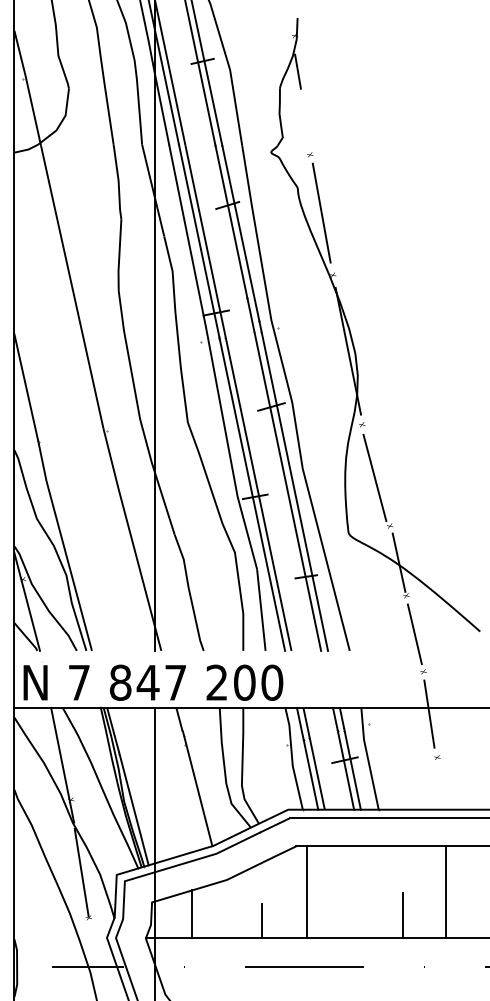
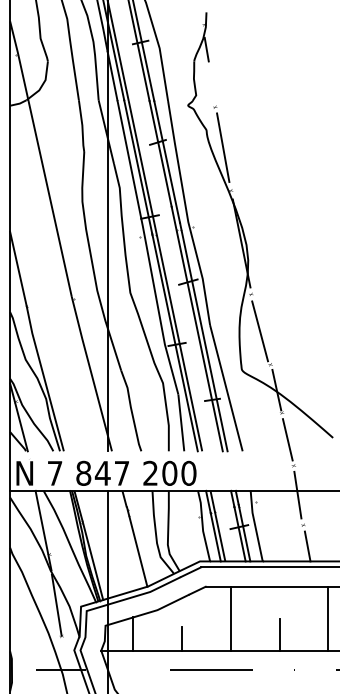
line: (443, 788) -> (307, 546), added
line: (306, 892) -> (230, 618), moved
line: (446, 892) -> (328, 618), moved

